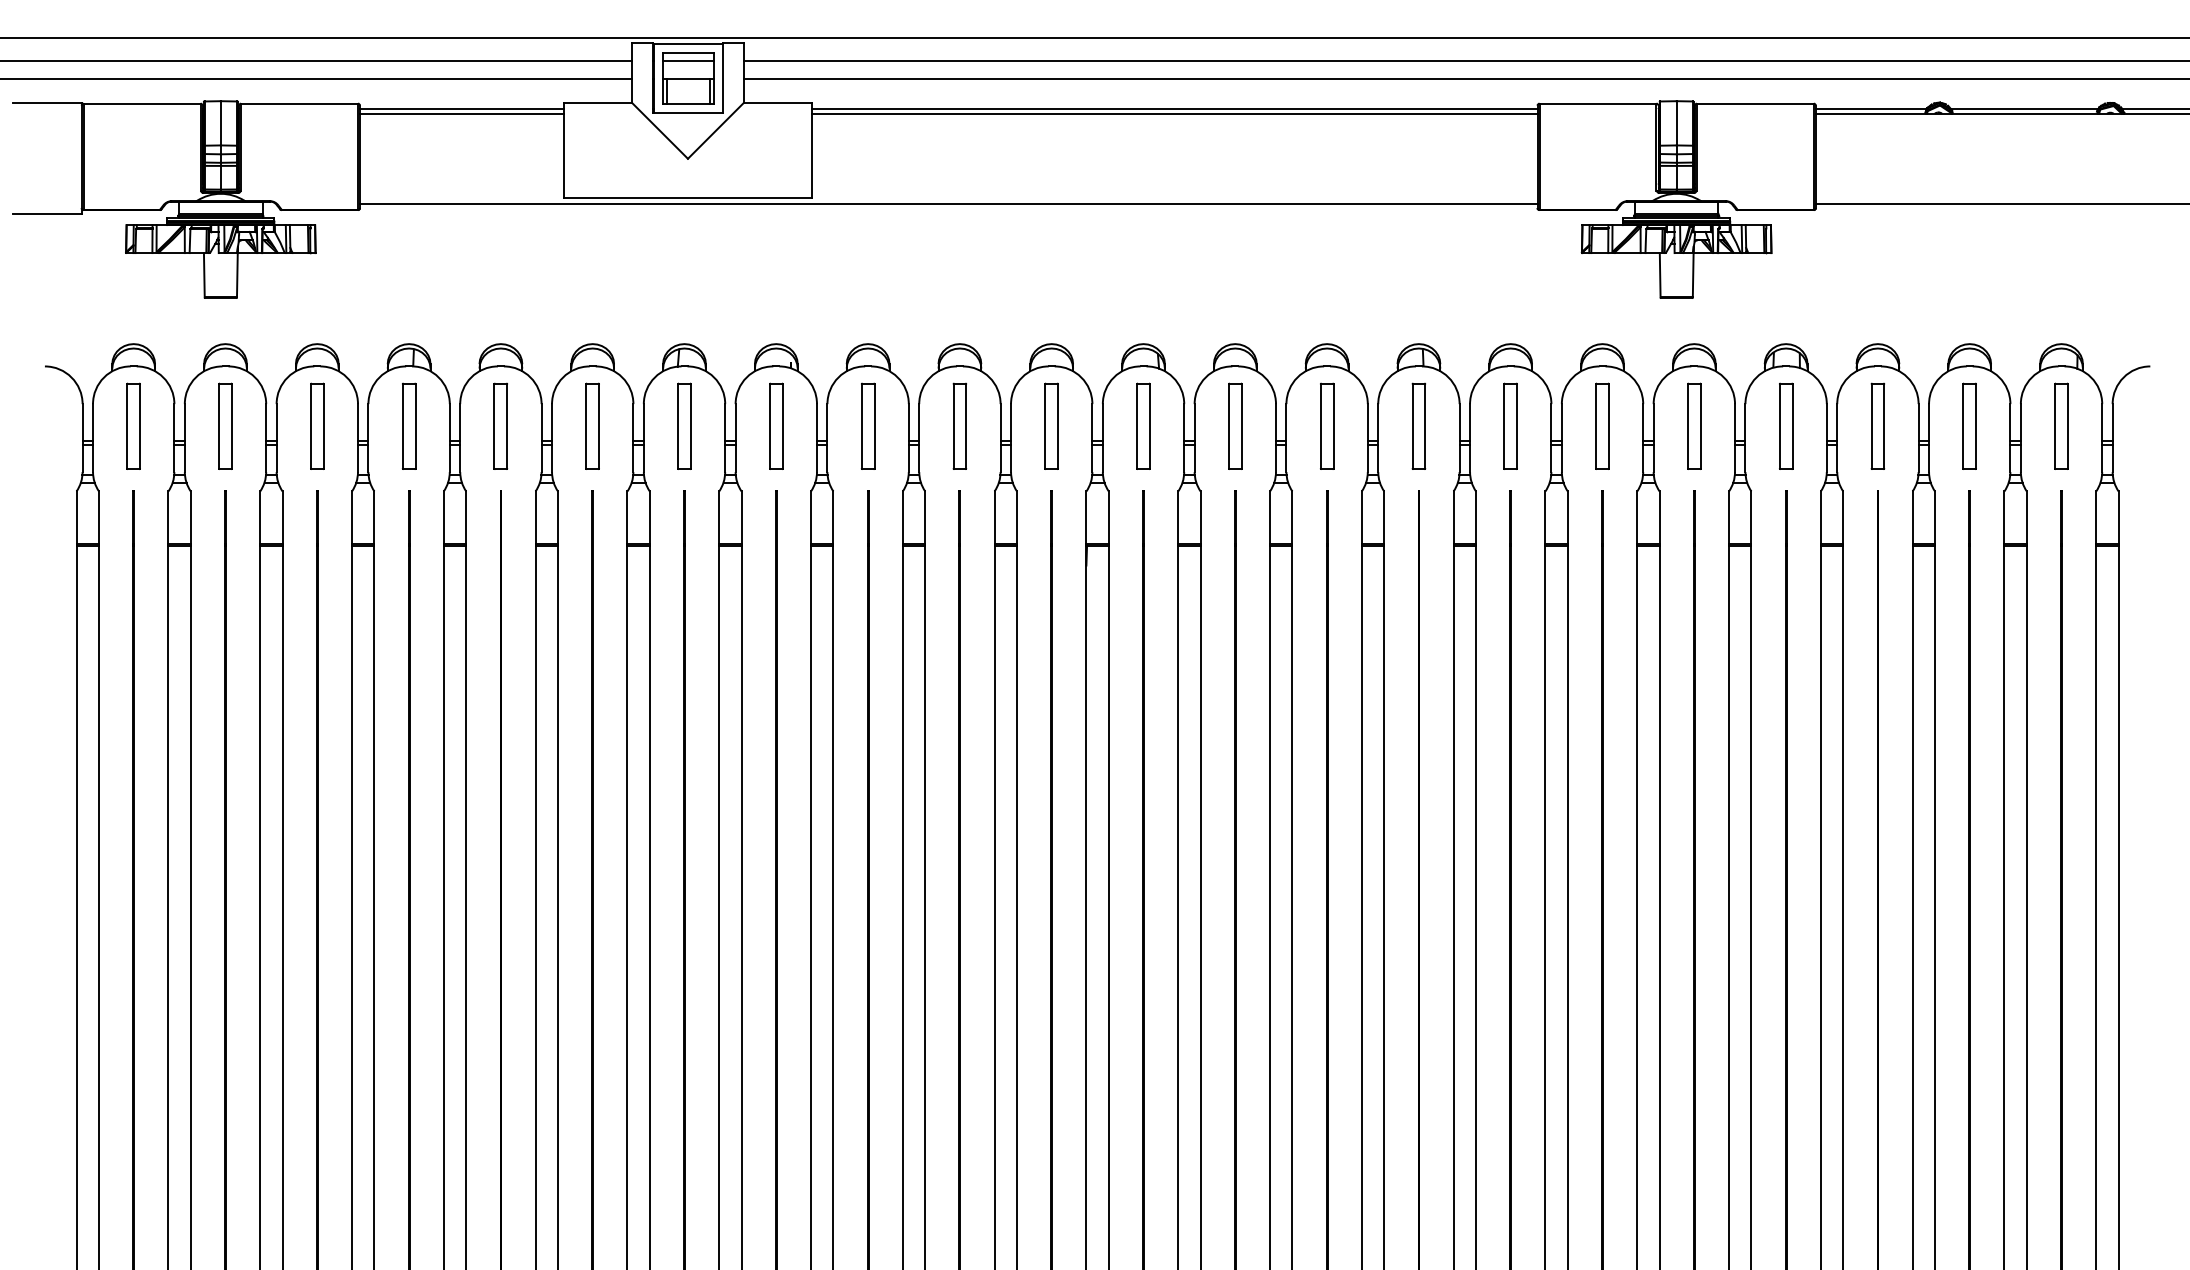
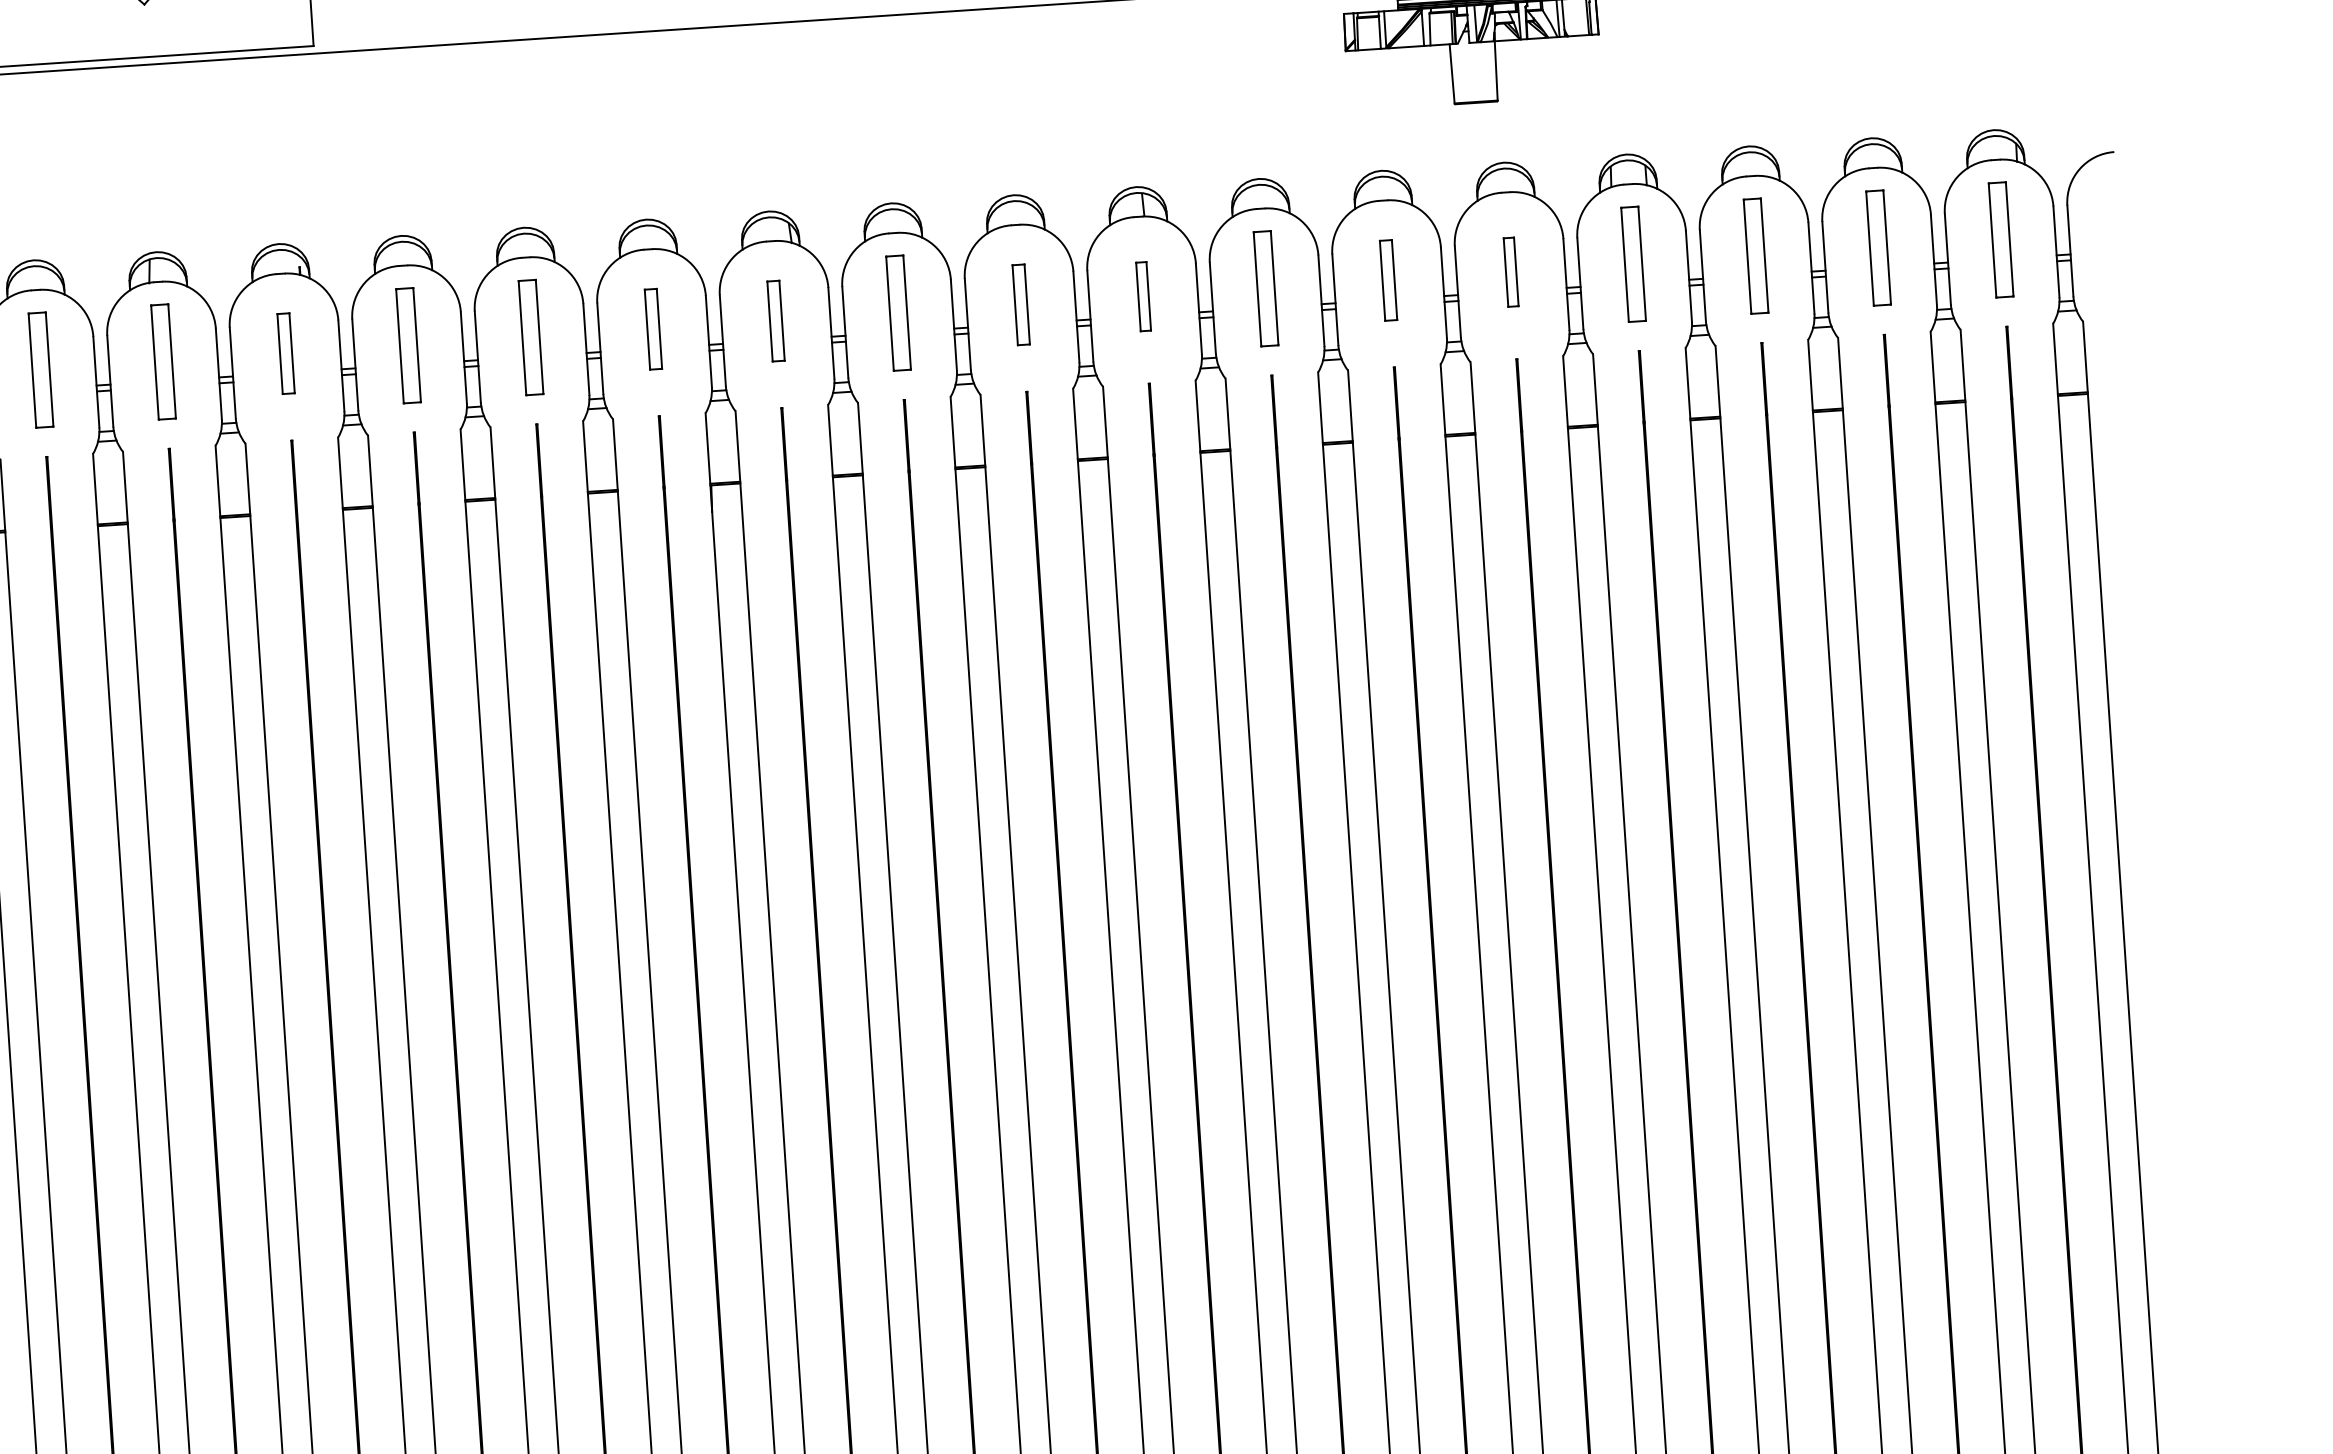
part: (776, 425) -> (286, 352), size x0.7
part: (1051, 425) -> (653, 328), size x0.7
part: (1143, 425) -> (775, 320), size x0.7
part: (1327, 425) -> (1021, 303), size x0.7
part: (1418, 425) -> (1142, 295), size x0.6
part: (1602, 425) -> (1388, 279), size x0.7
part: (1694, 425) -> (1511, 271), size x0.6

